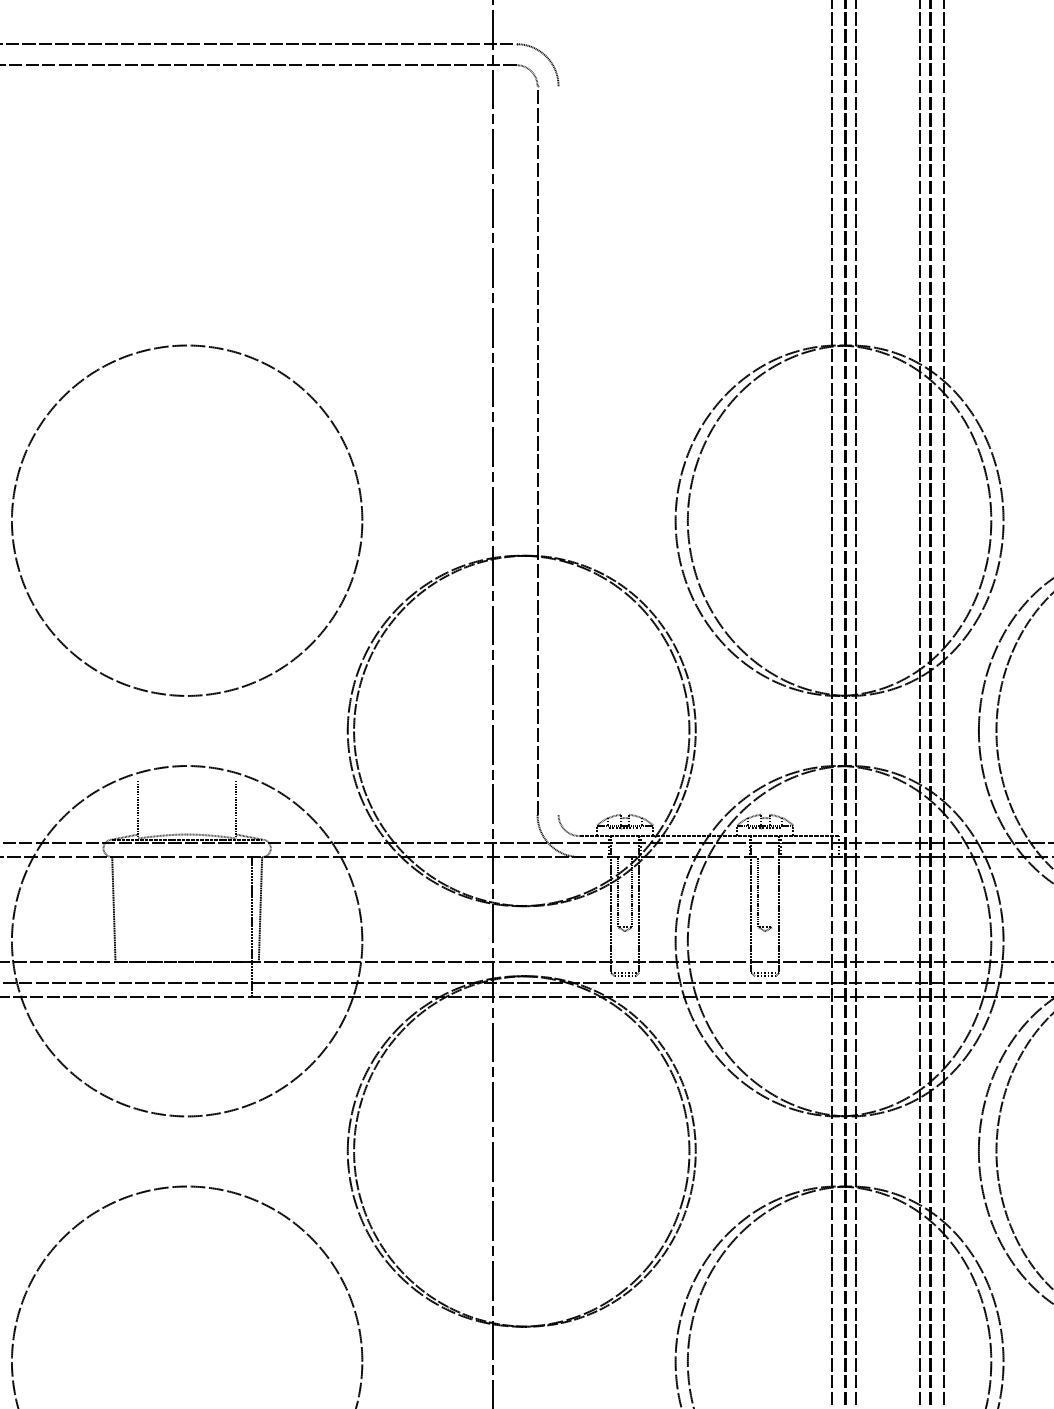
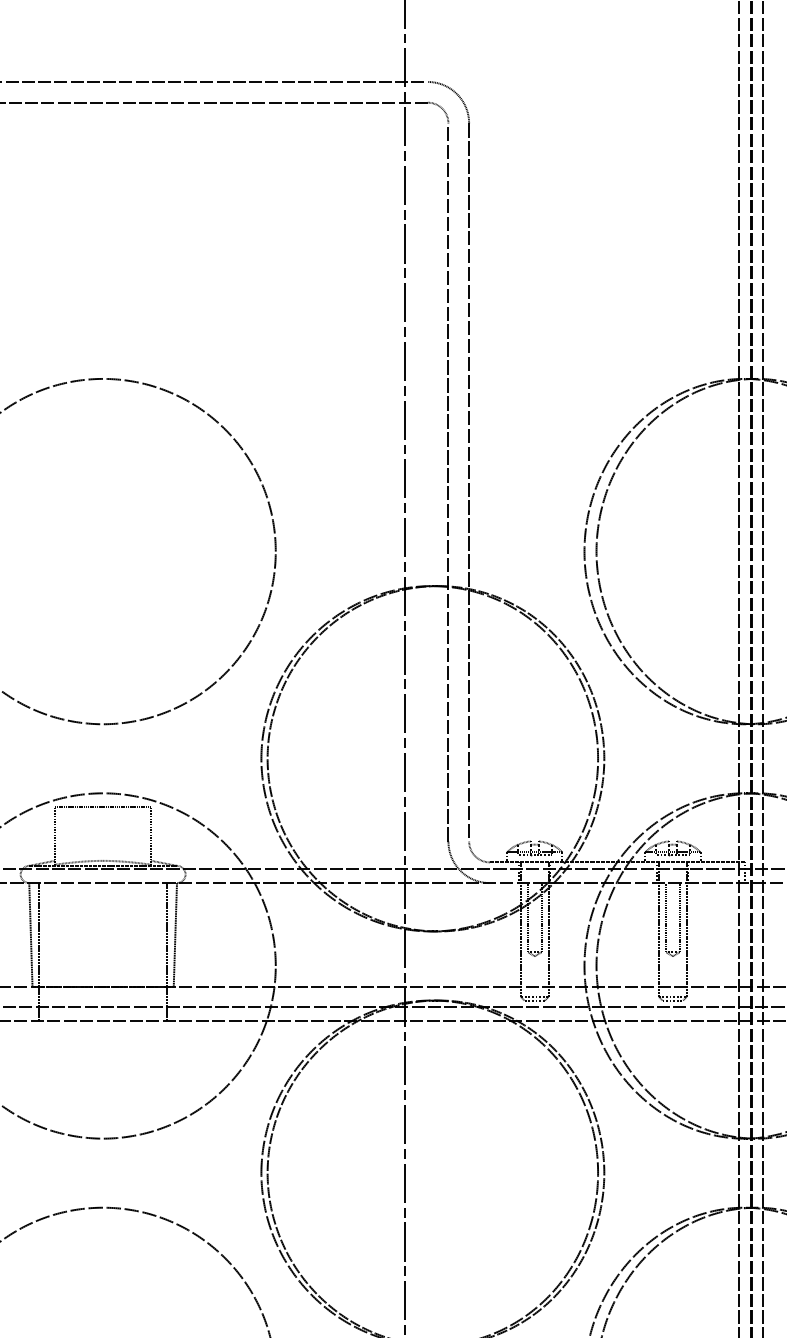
line: (558, 450) -> (469, 482), added
line: (187, 780) -> (103, 807), added
line: (772, 892) -> (679, 917), added
line: (121, 927) -> (38, 952), added

